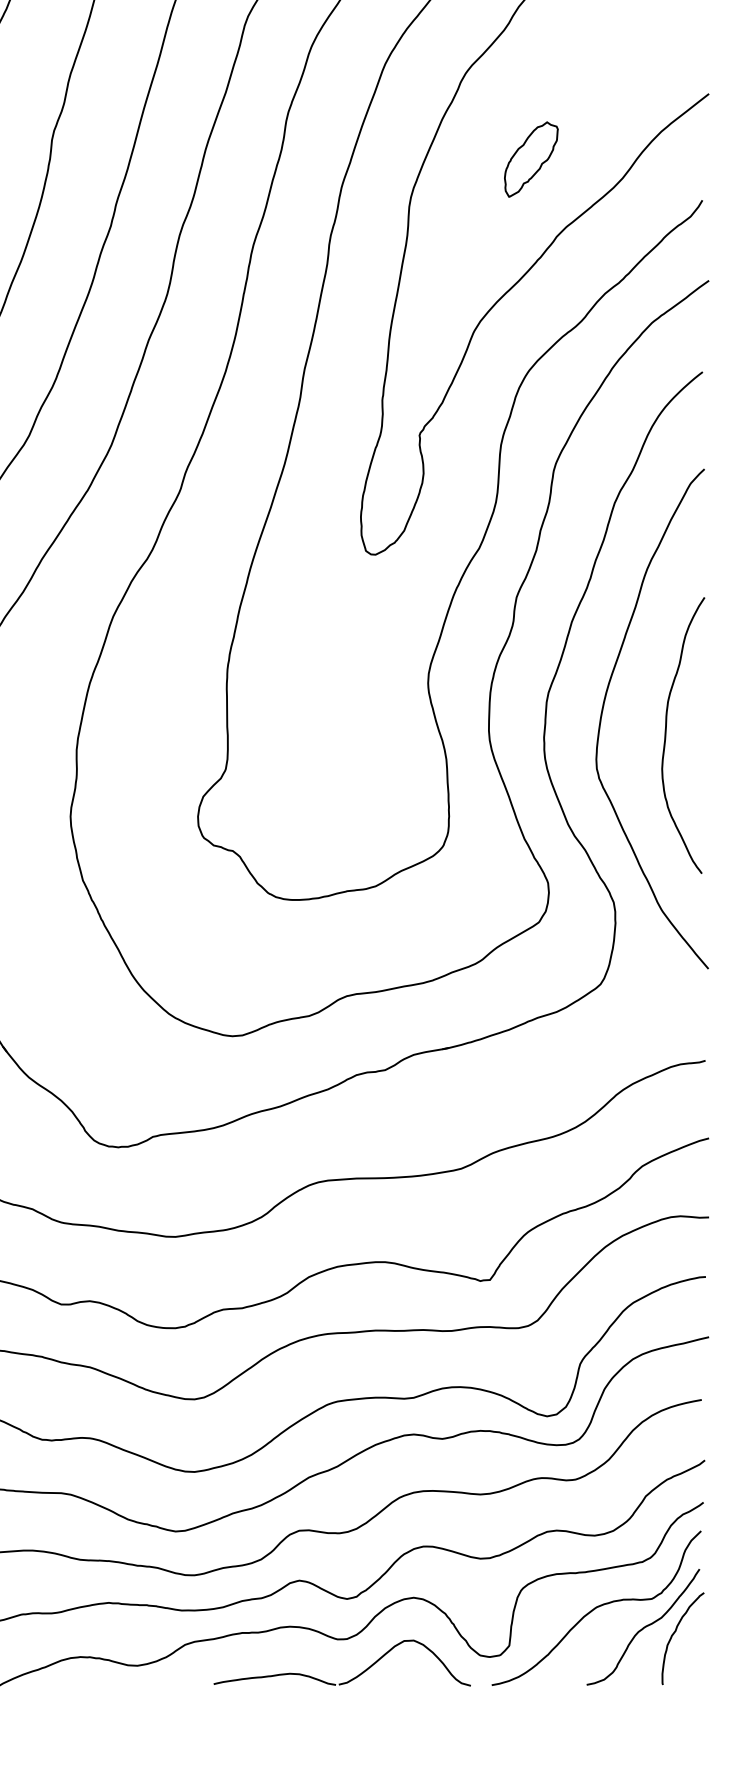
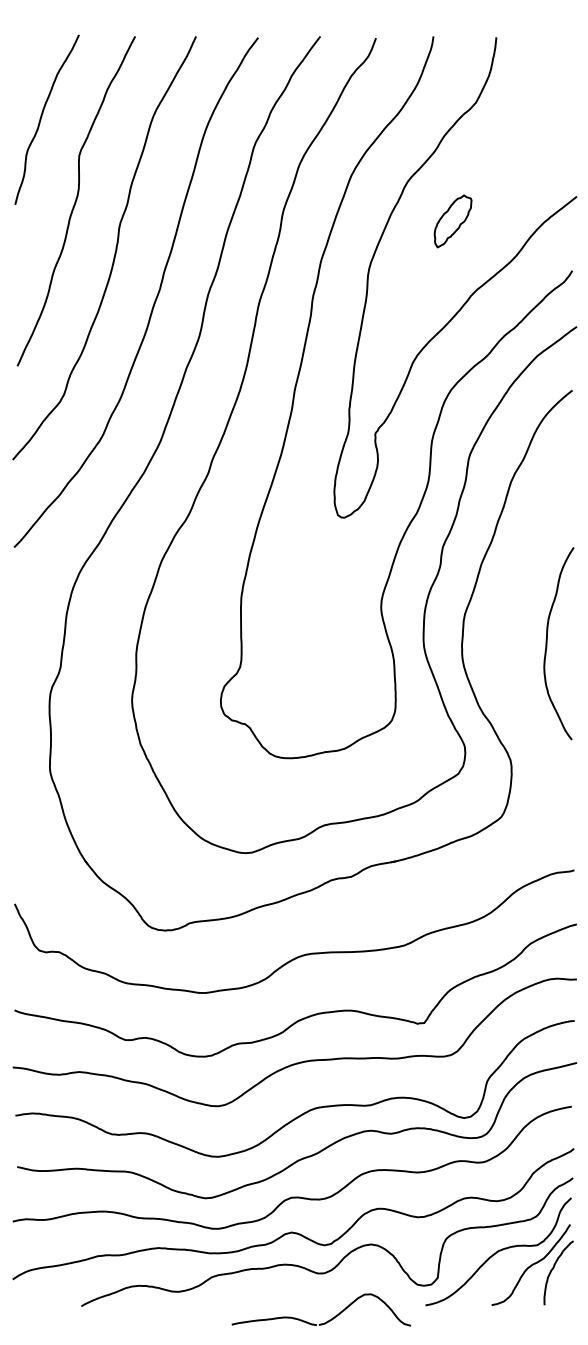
part: (530, 159) -> (452, 221), moved
curve: (605, 705) -> (504, 622), removed
part: (349, 1679) -> (326, 1321), moved

